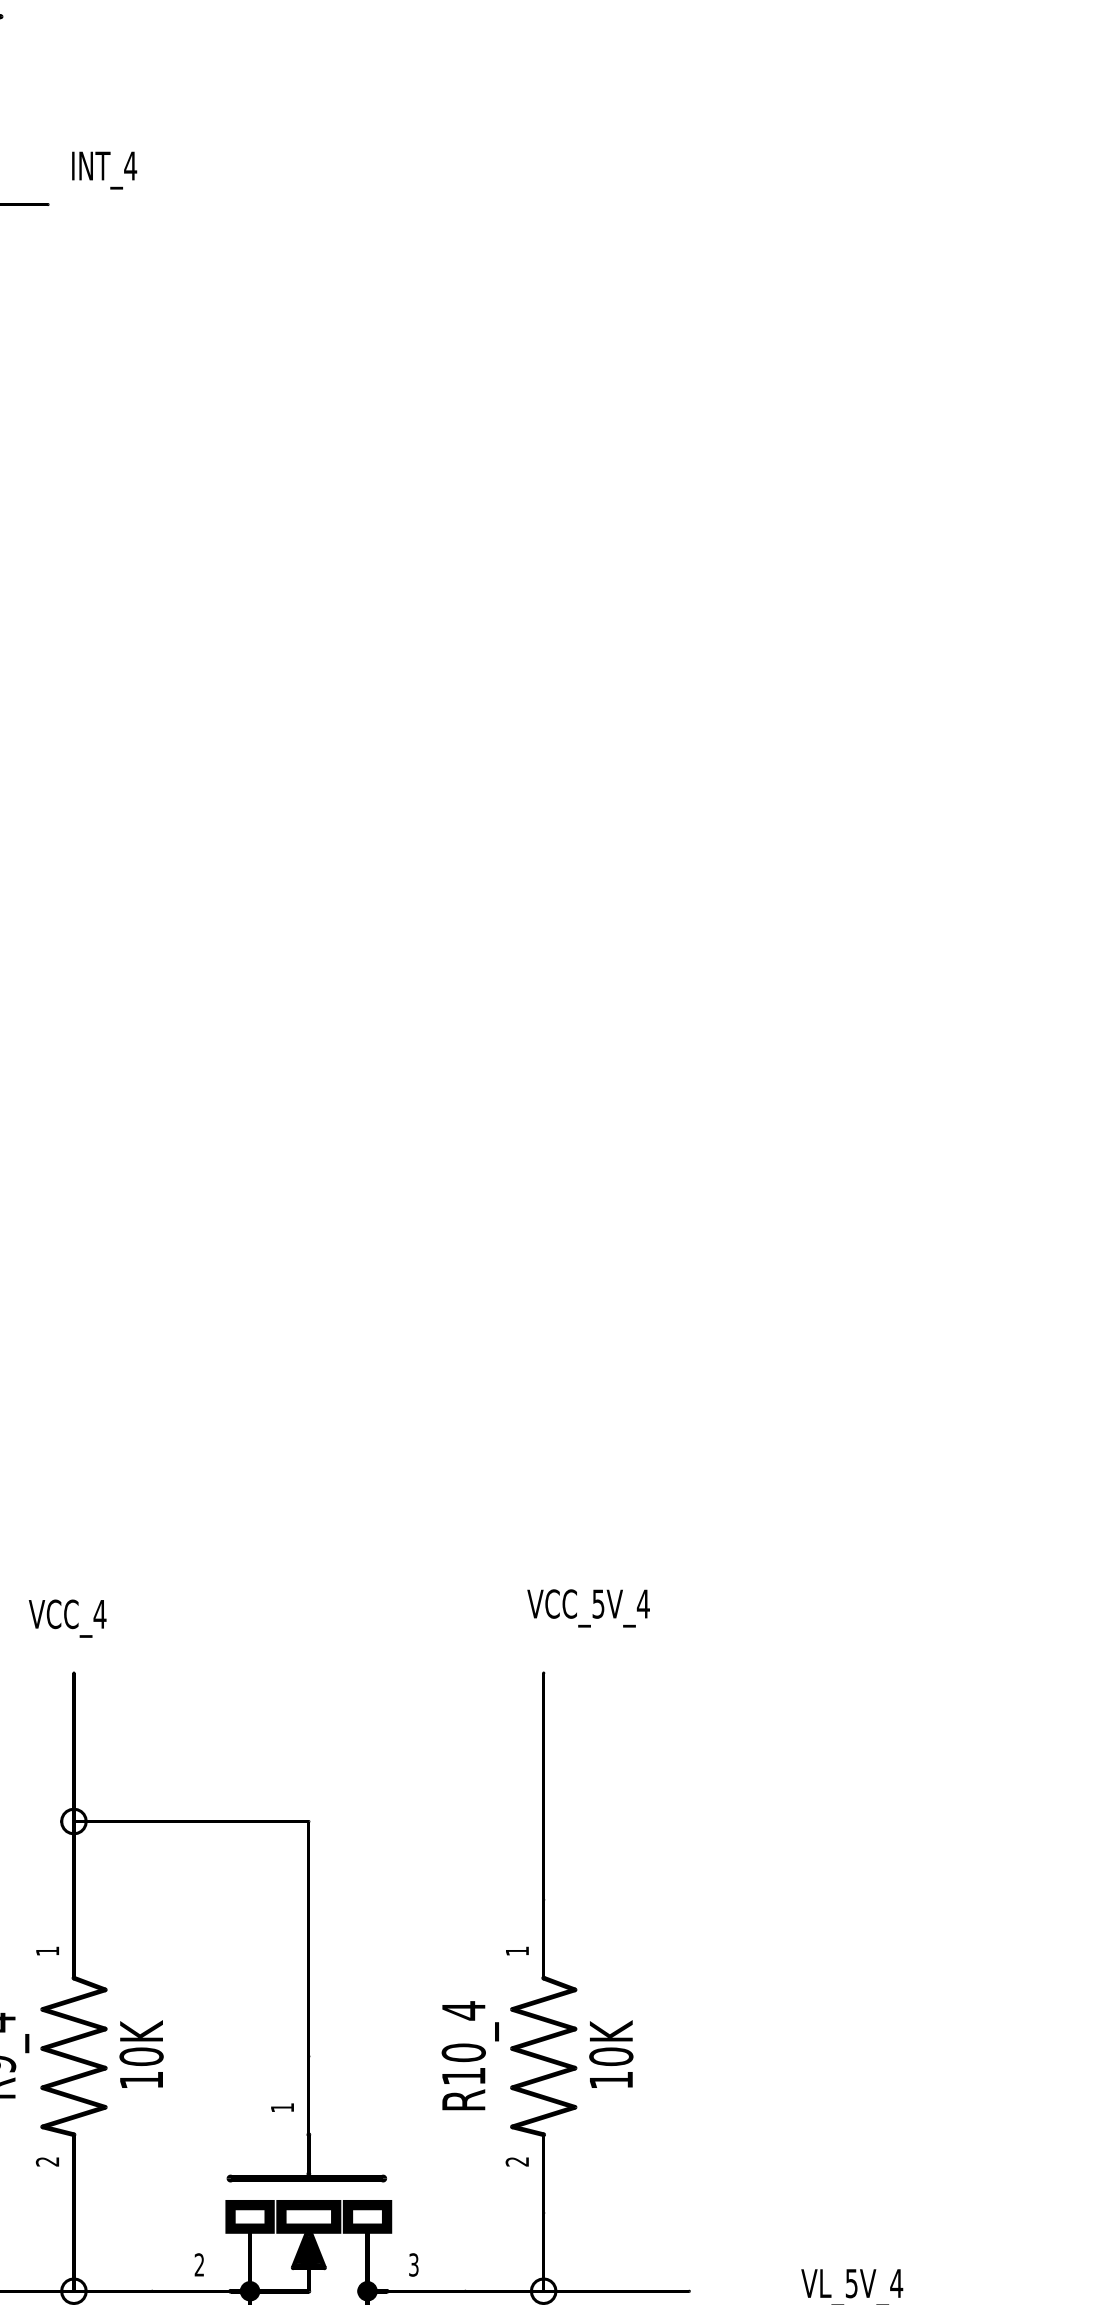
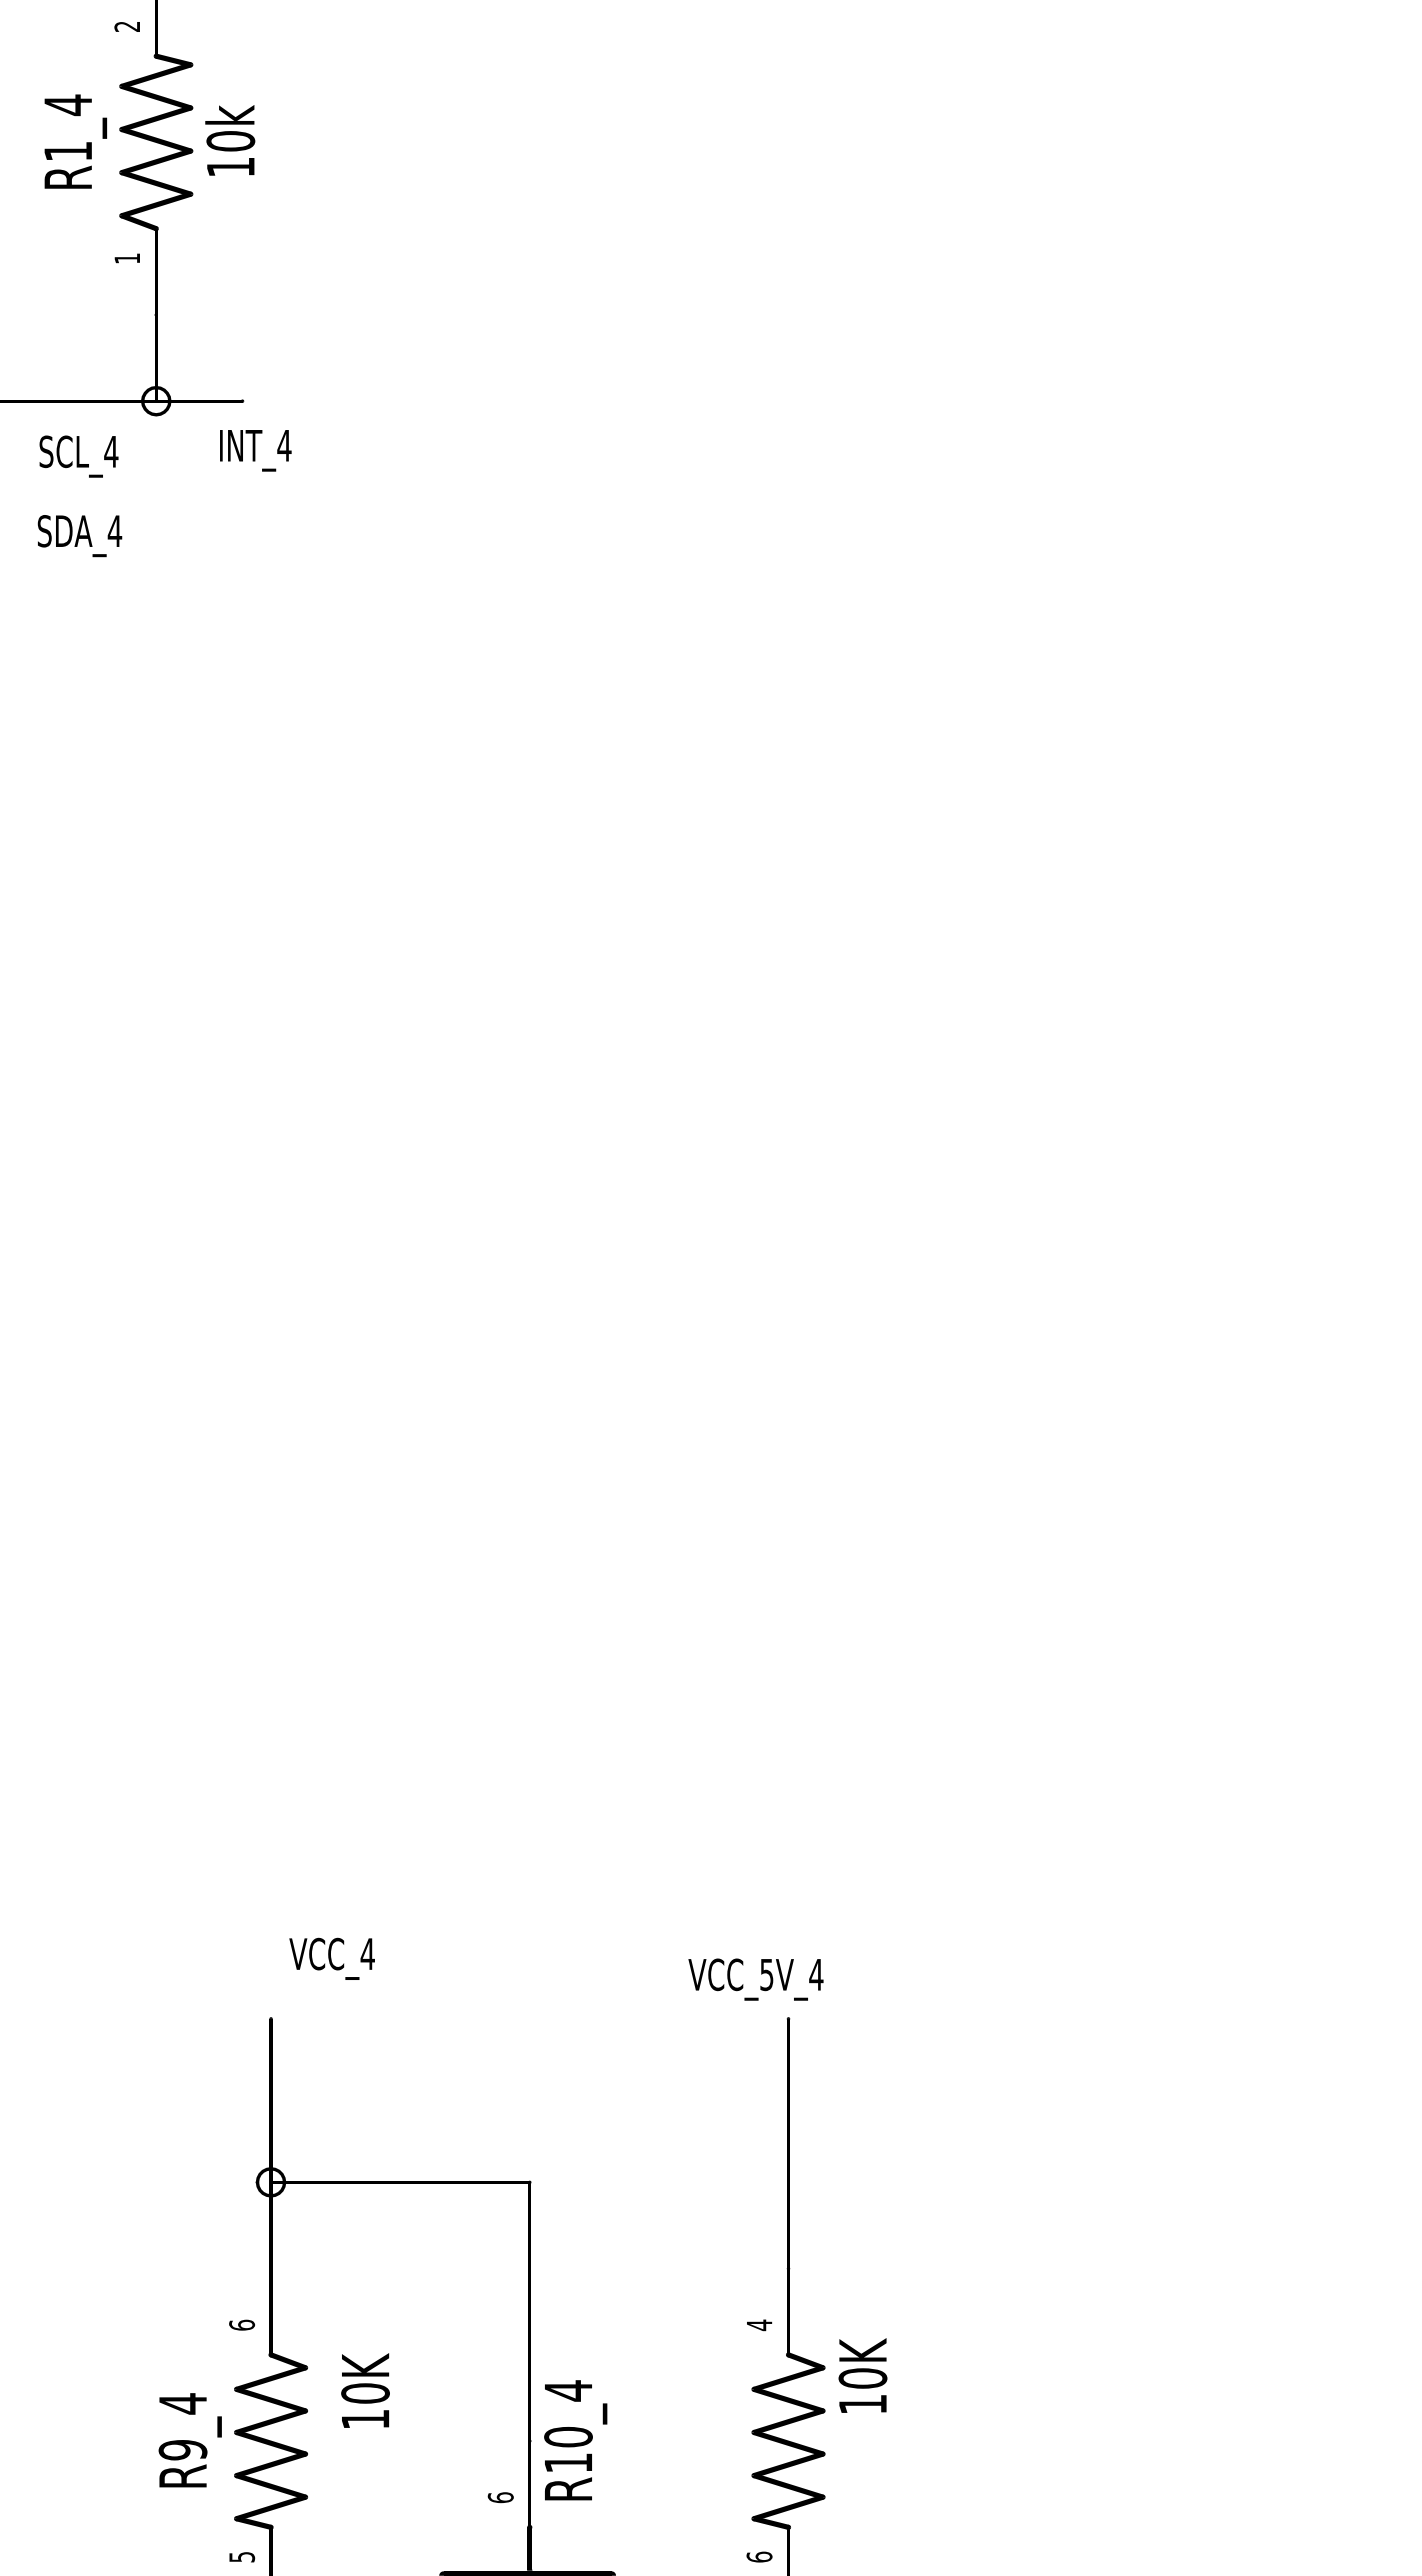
text: (104, 170) -> (255, 450), moved
text: (588, 1608) -> (755, 1979), moved
text: (67, 1618) -> (331, 1958), moved
text: (48, 1950) -> (242, 2324), 1 -> 6
text: (517, 1951) -> (759, 2325), 1 -> 4
text: (141, 2054) -> (365, 2390), moved
text: (610, 2054) -> (862, 2375), moved
text: (470, 2055) -> (575, 2440), moved
text: (282, 2107) -> (500, 2497), 1 -> 6
text: (517, 2161) -> (759, 2556), 2 -> 6
text: (48, 2162) -> (242, 2557), 2 -> 5

